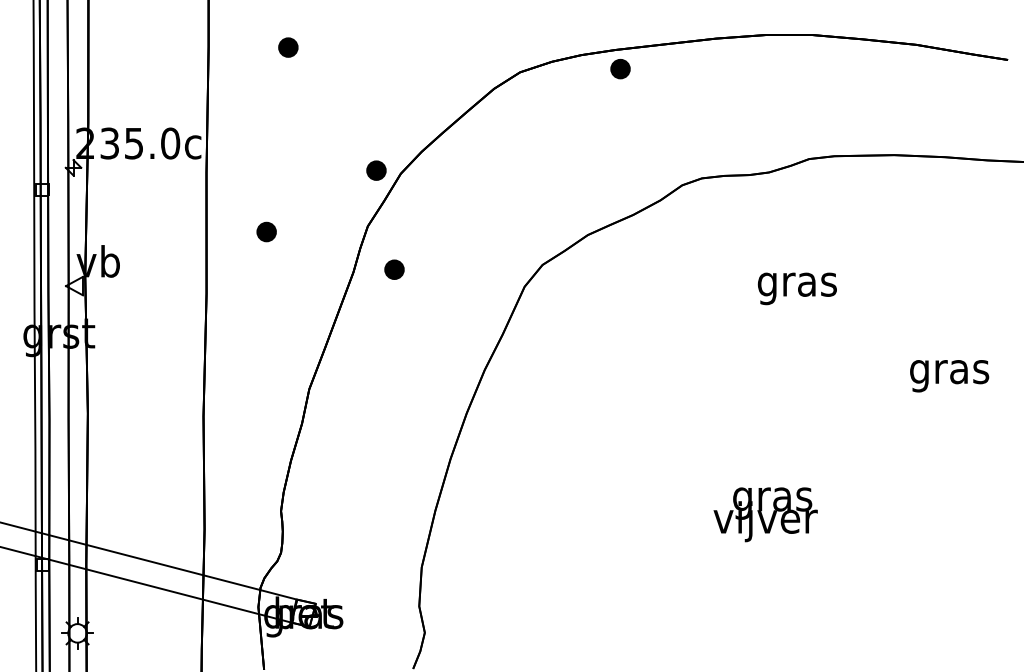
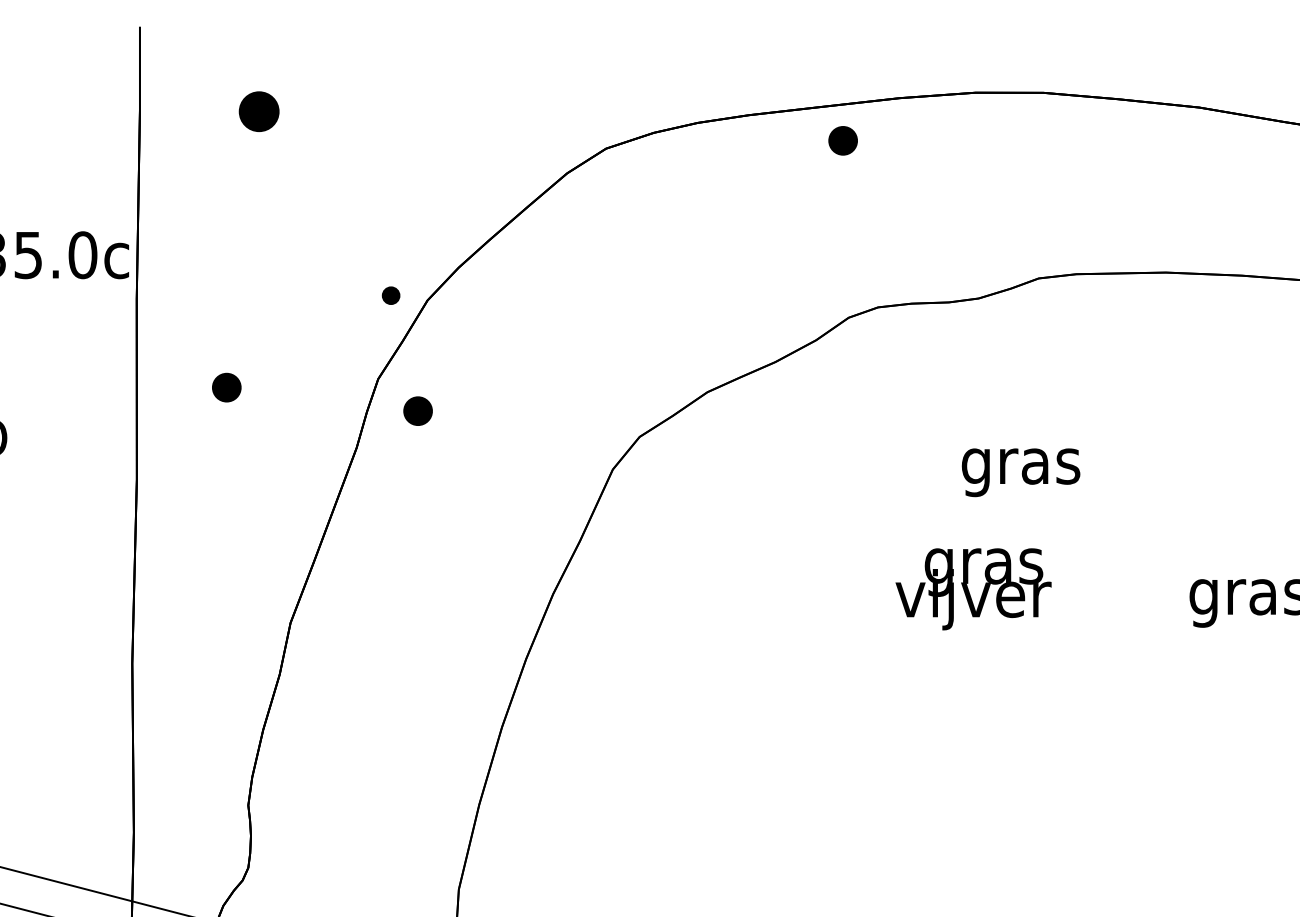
part: (288, 47) -> (259, 111), size x1.4
part: (620, 69) -> (843, 141), moved
part: (376, 170) -> (391, 295), size x0.6
part: (394, 269) -> (418, 410), moved
text: (765, 514) -> (973, 588), moved

